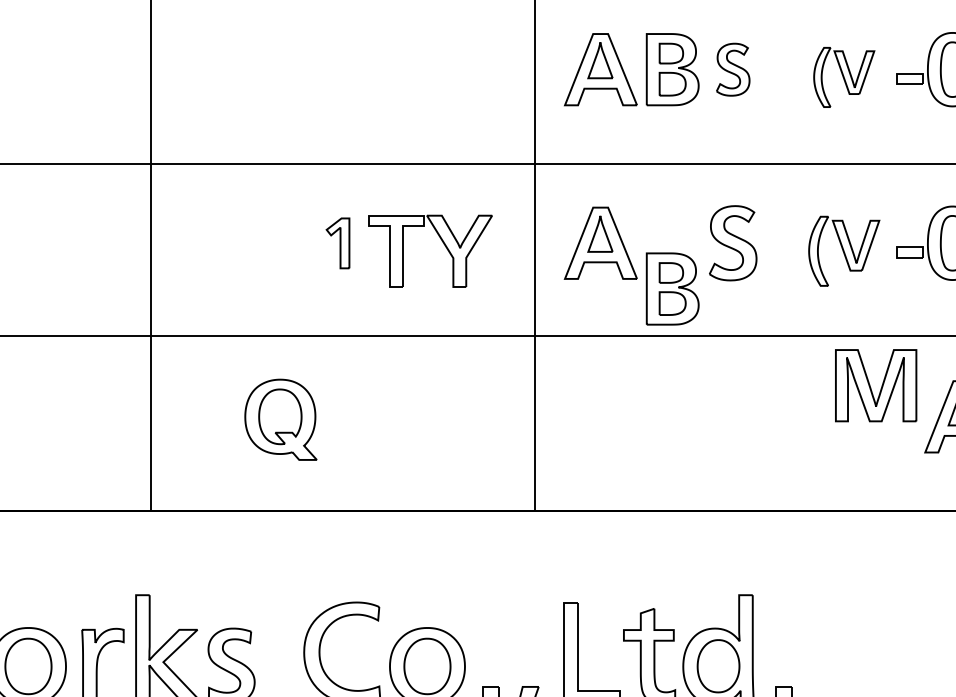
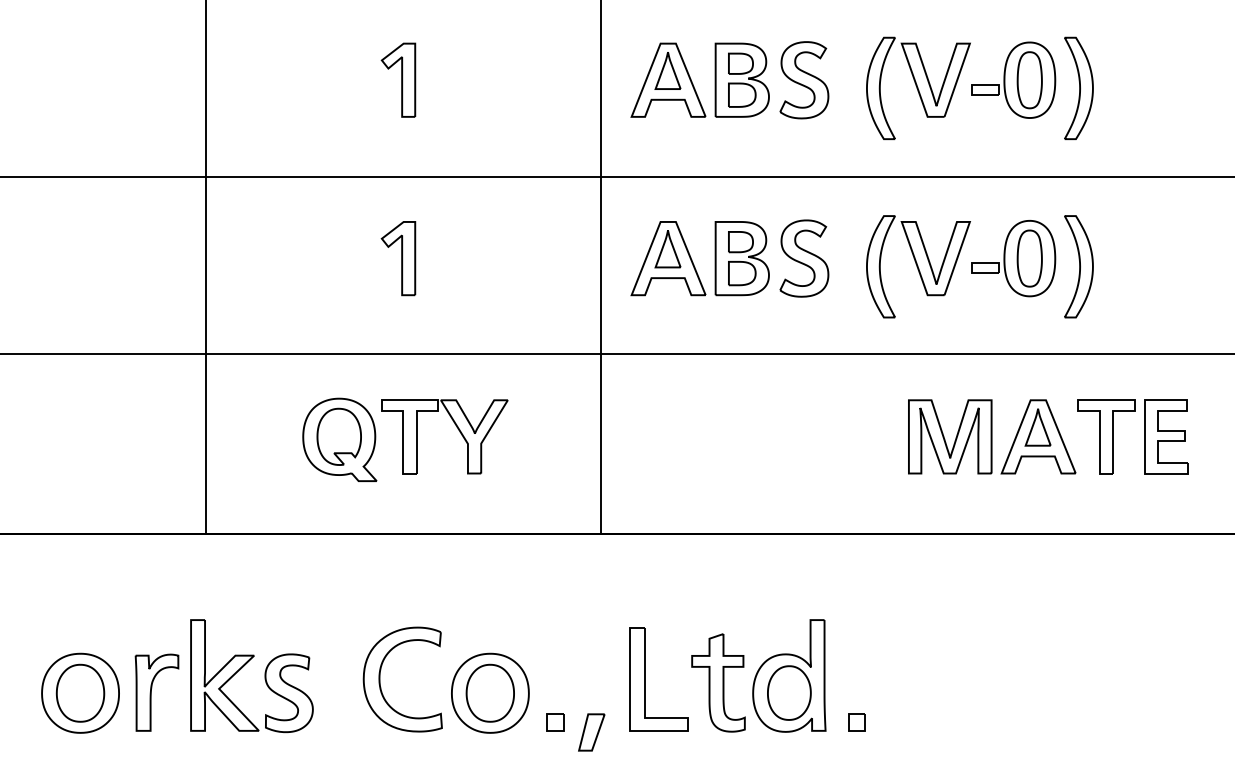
part: (338, 68) -> (398, 79), added
part: (733, 69) -> (804, 80), size x1.43
part: (844, 76) -> (918, 87), size x1.67
part: (338, 243) -> (398, 258), size x1.43
part: (443, 244) -> (457, 429), moved
part: (844, 250) -> (918, 266), size x1.43
part: (671, 288) -> (741, 258), moved
part: (876, 385) -> (950, 436), moved

